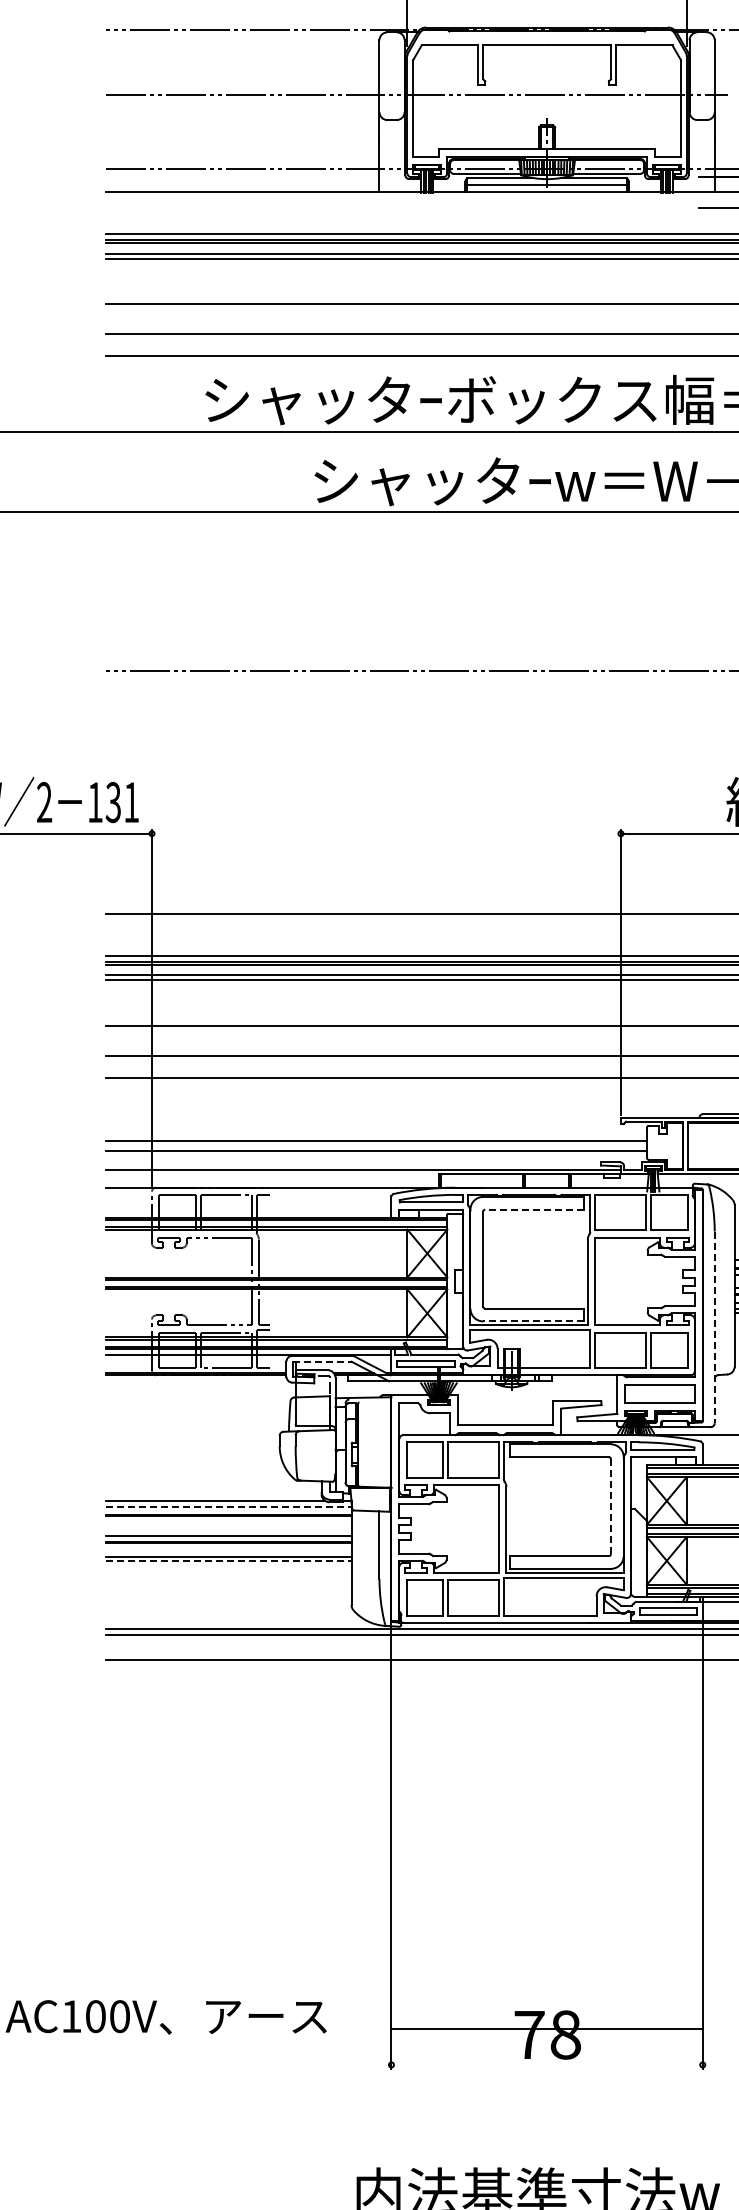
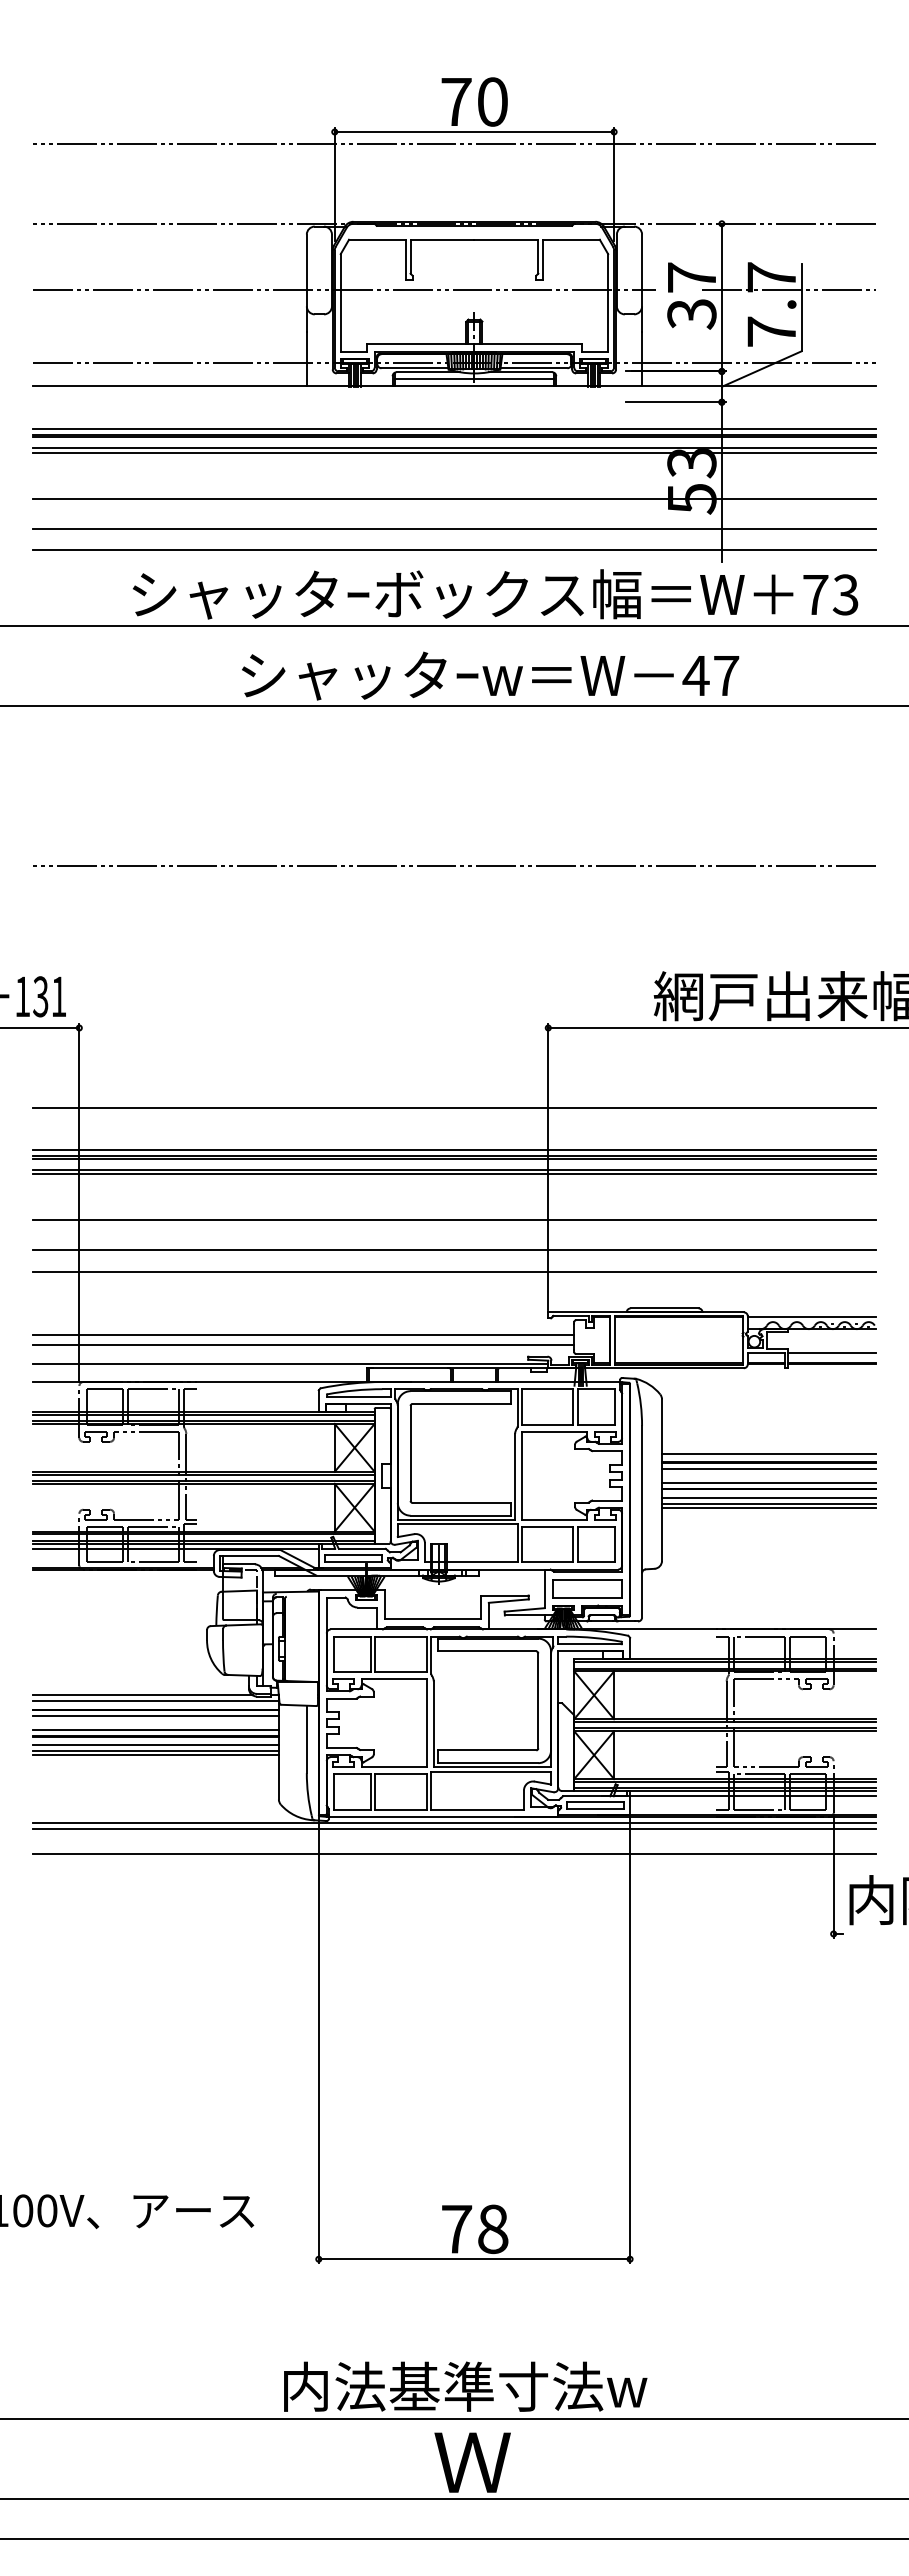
line: (534, 1209) -> (461, 1403), dashed -> solid
line: (533, 1321) -> (460, 1515), dashed -> solid
line: (715, 1327) -> (642, 1521), dashed -> solid
line: (323, 1362) -> (250, 1556), dashed -> solid
line: (229, 1507) -> (156, 1701), dashed -> solid
line: (611, 1507) -> (538, 1701), dashed -> solid
line: (228, 1522) -> (155, 1716), added
line: (228, 1551) -> (155, 1745), added
line: (229, 1561) -> (156, 1755), dashed -> solid
line: (547, 2029) -> (474, 2259), moved

